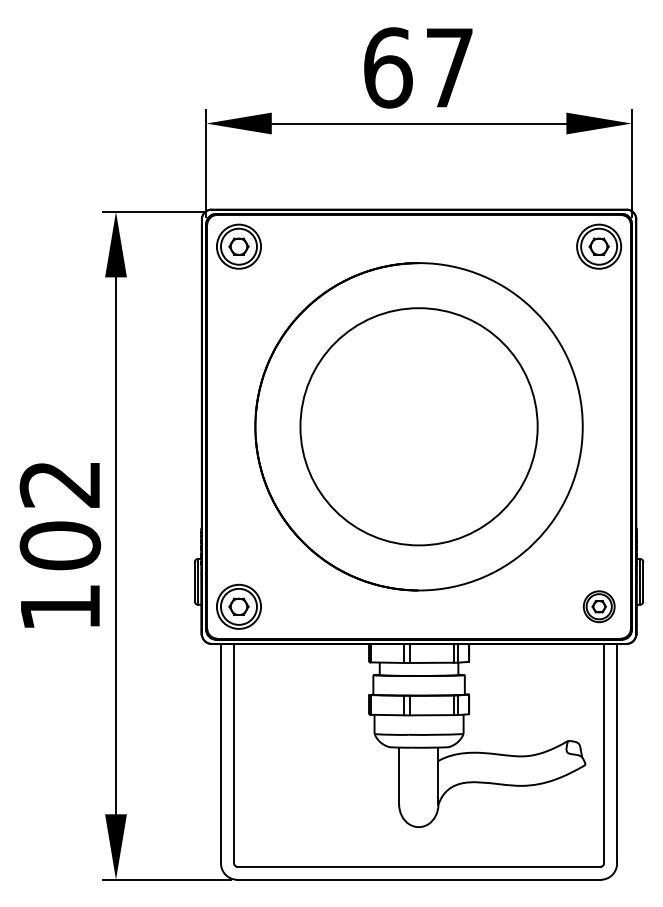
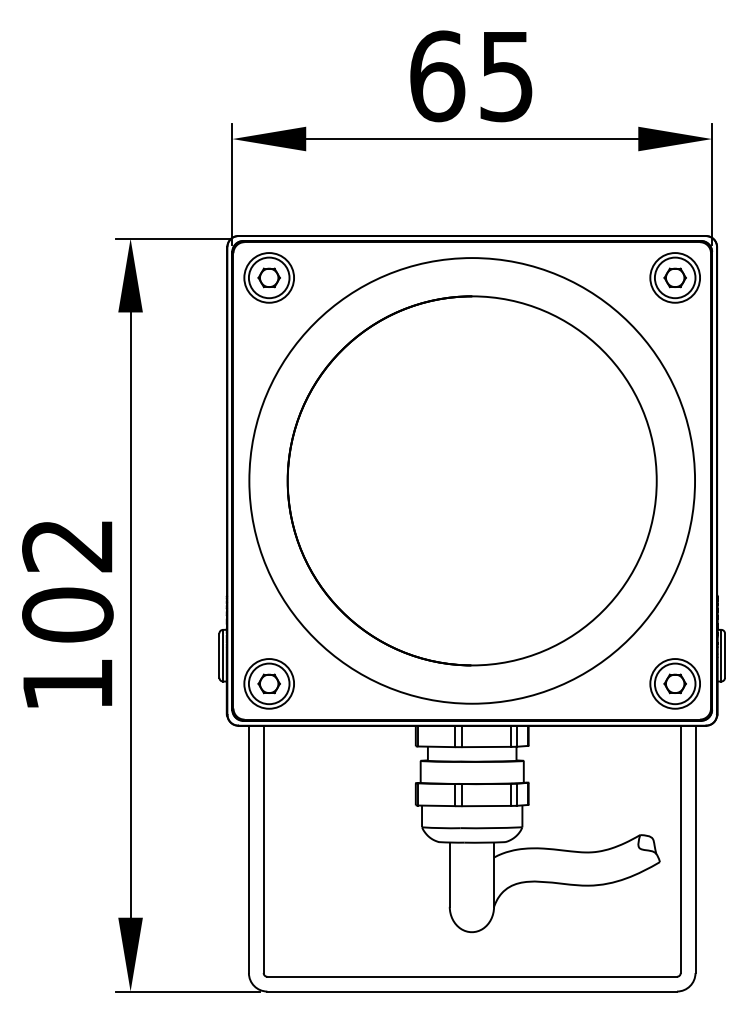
text: (449, 68) -> (506, 76), 67 -> 65
circle: (418, 426) -> (471, 480), size x1.67
part: (599, 606) -> (675, 683), size x1.43

